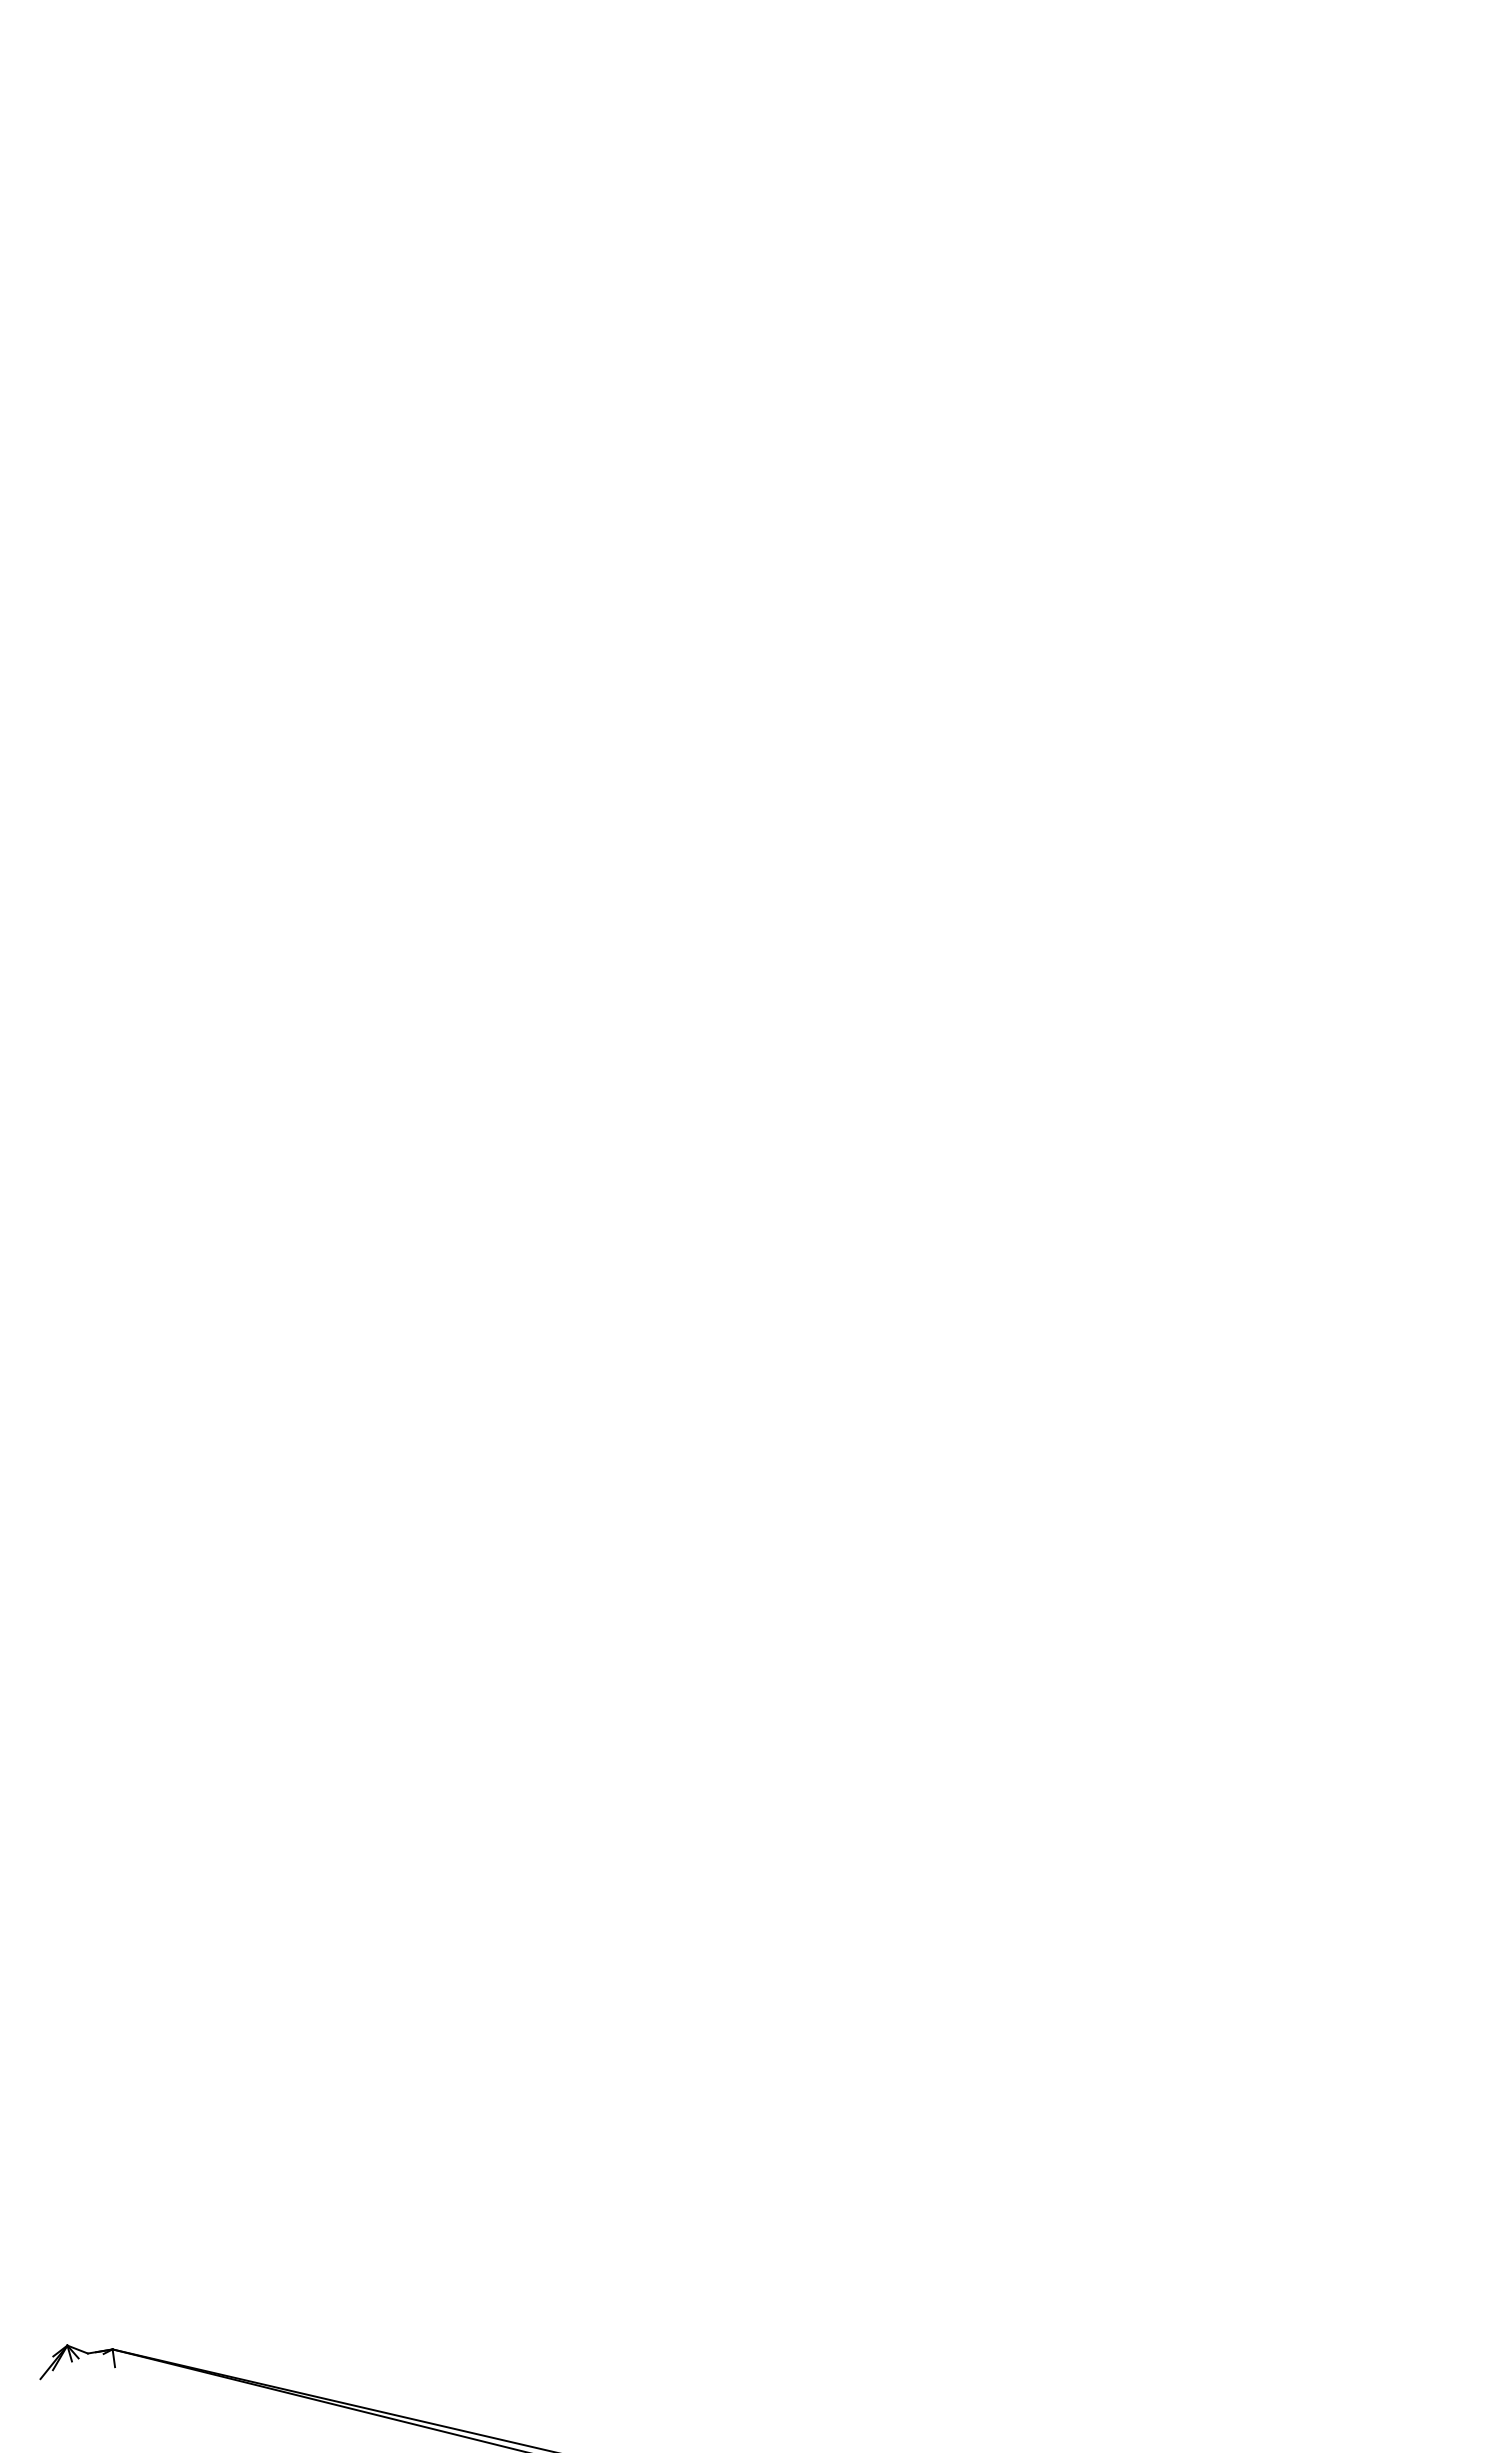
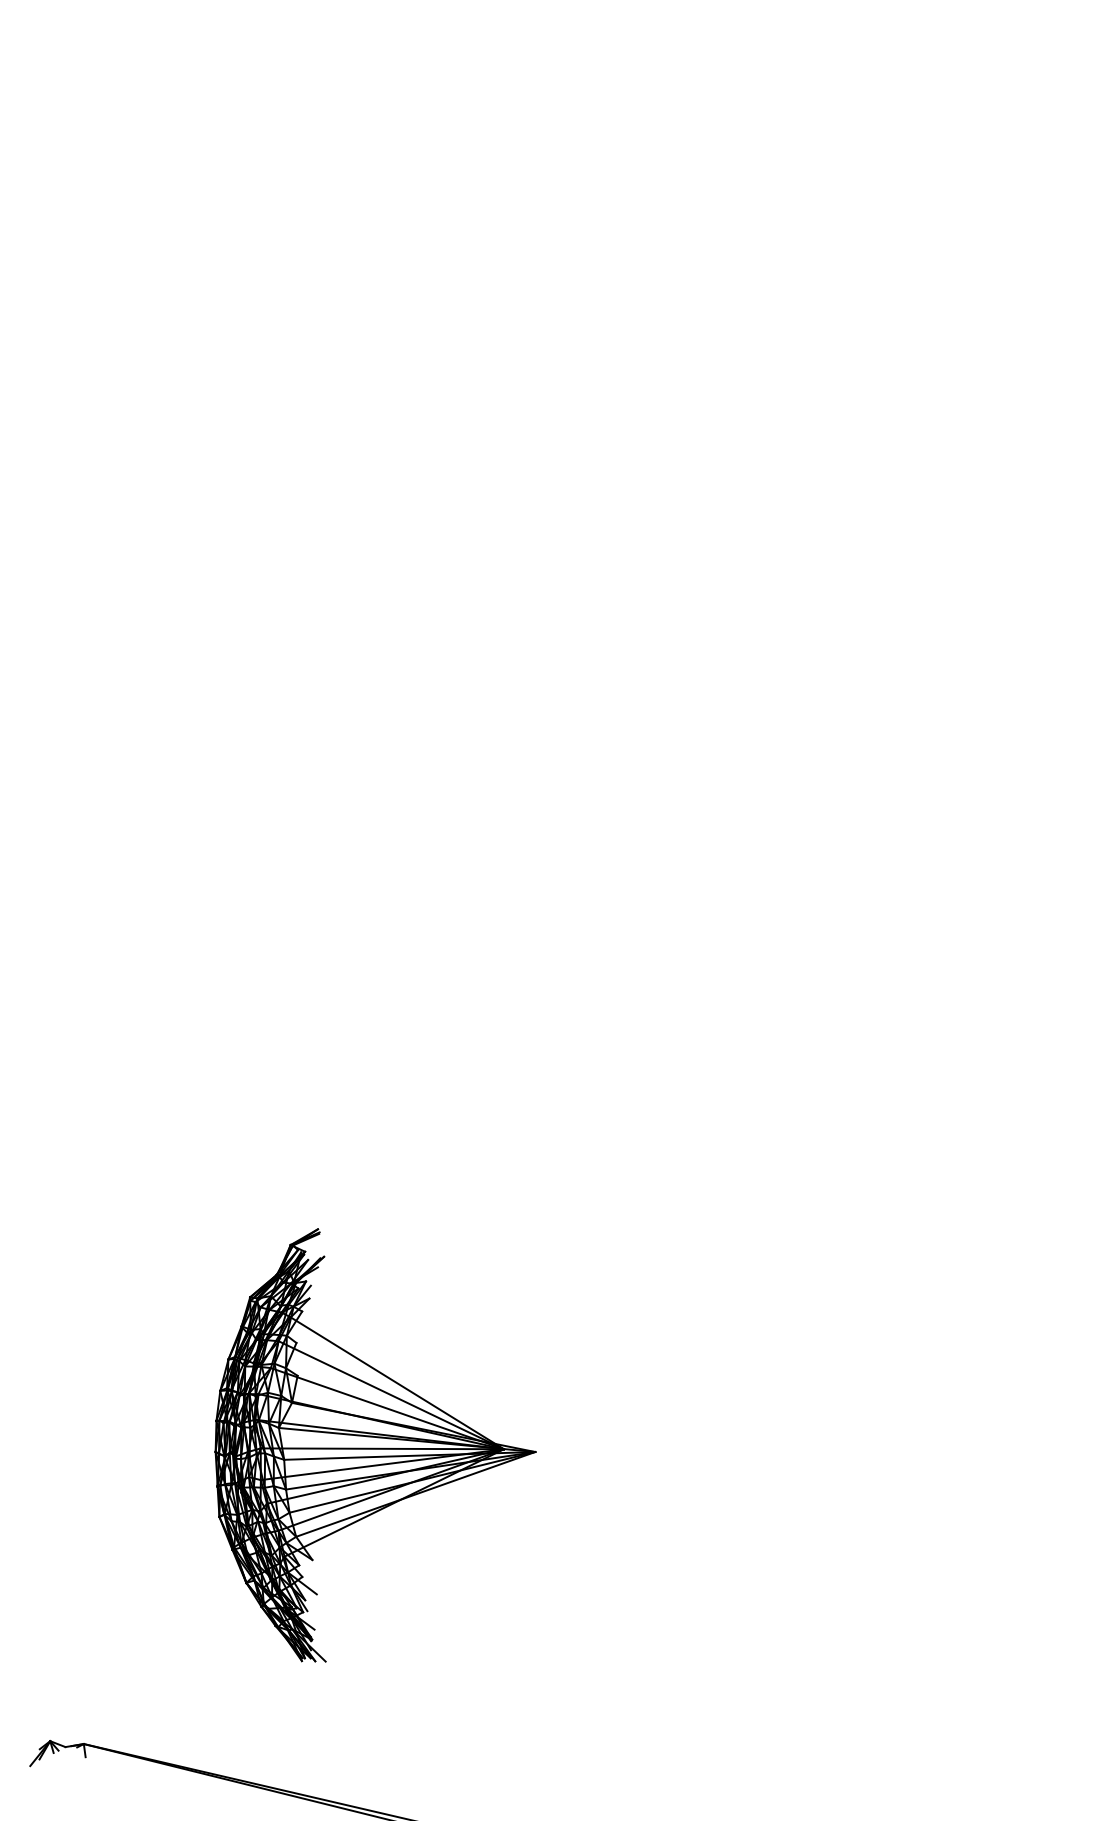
part: (505, 1946) -> (375, 1444), added

